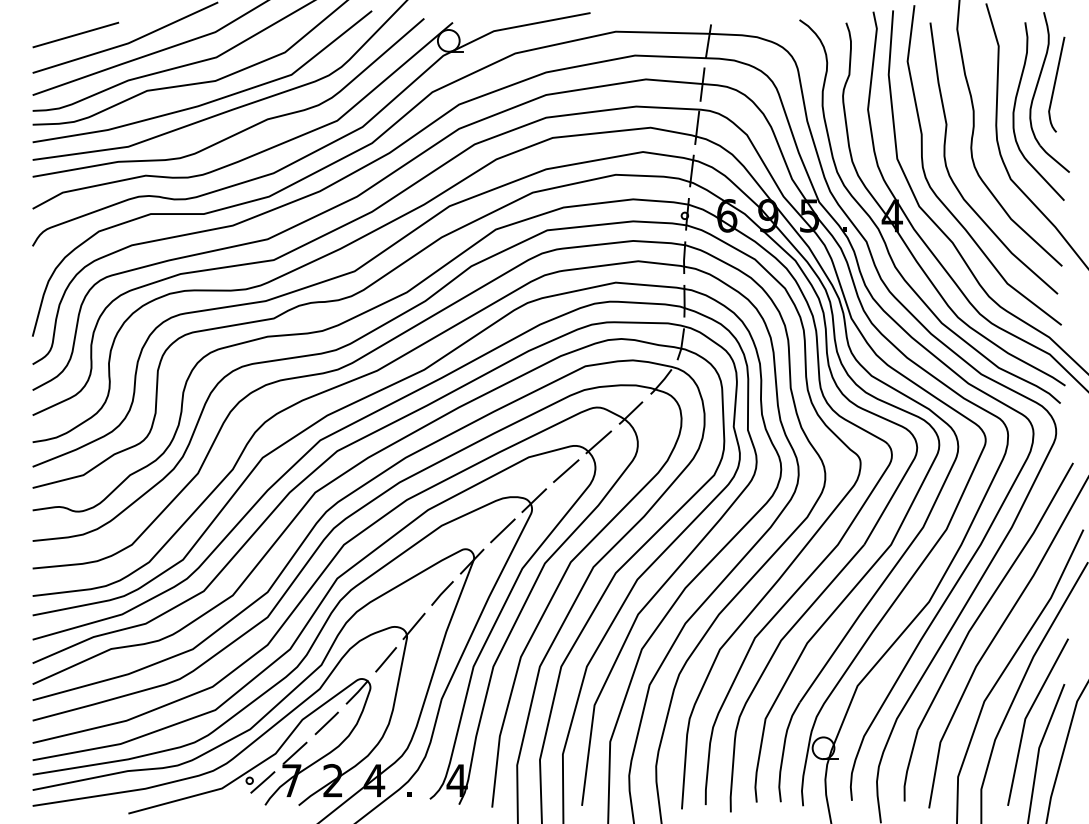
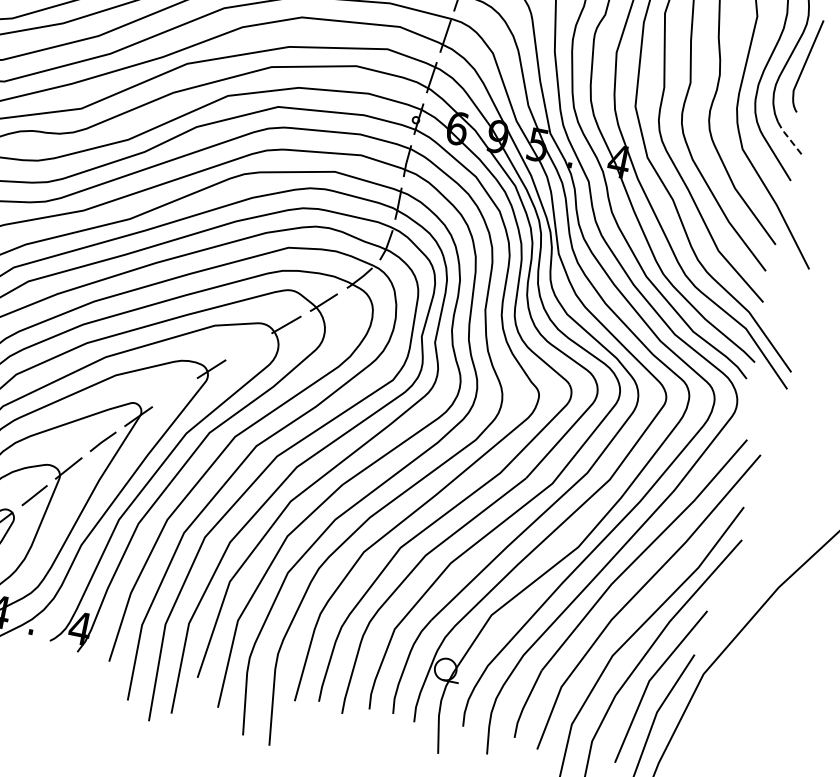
line: (1053, 158) -> (788, 137), solid -> dashed
line: (566, 470) -> (249, 346), removed
line: (502, 530) -> (174, 392), removed

